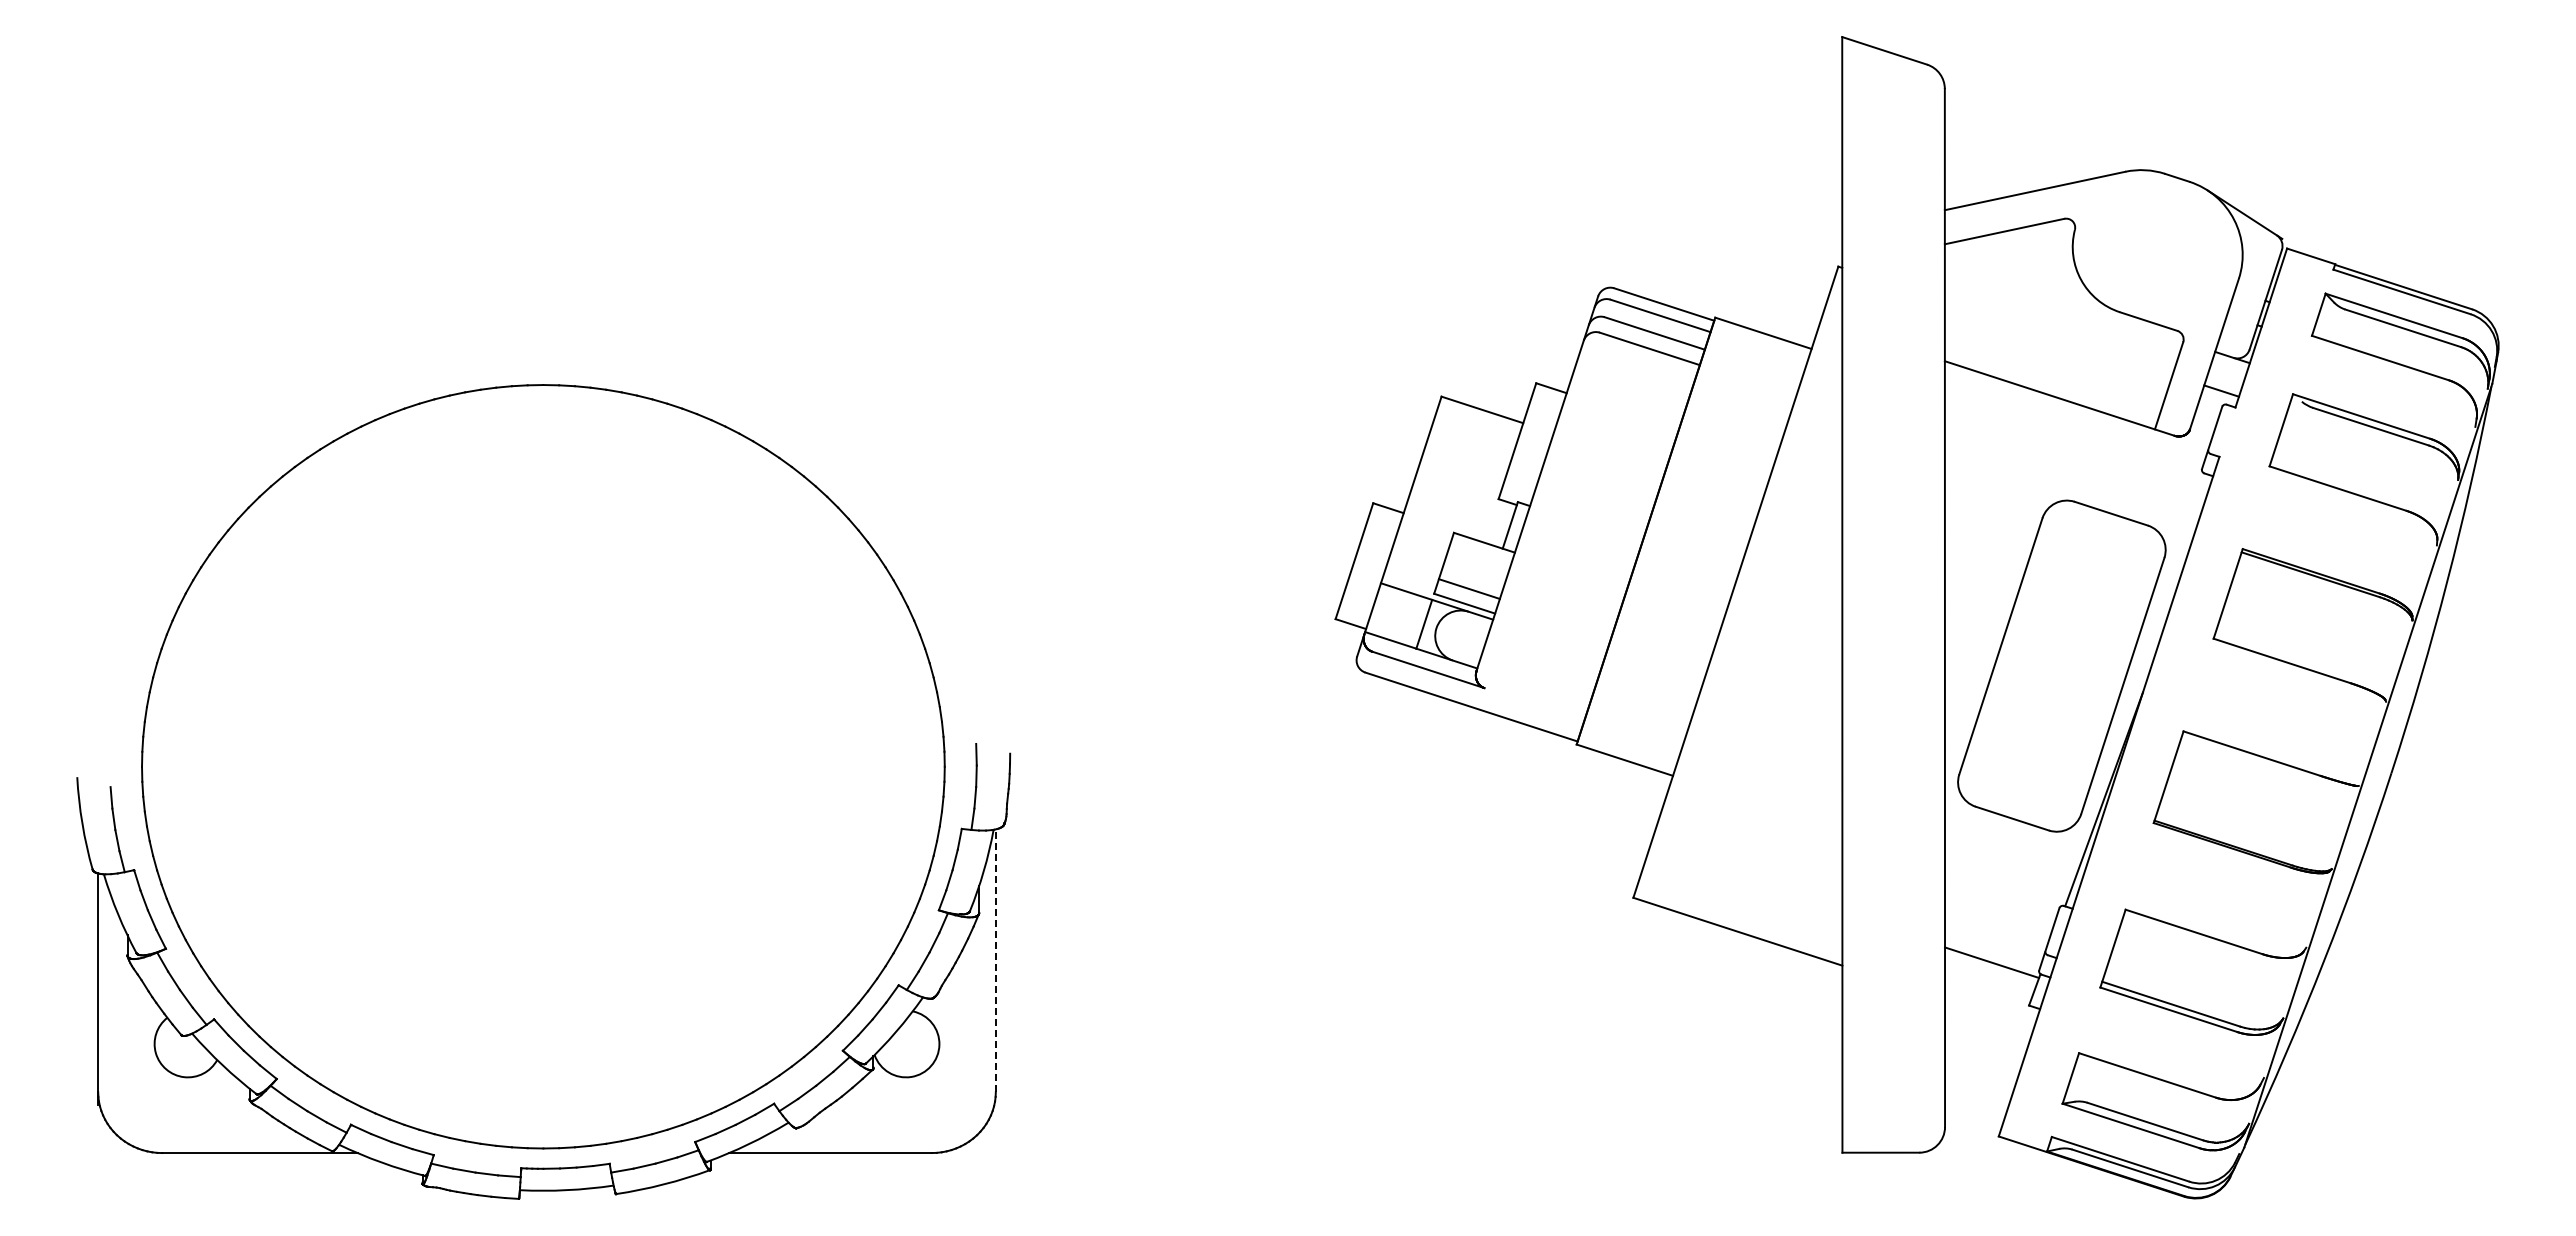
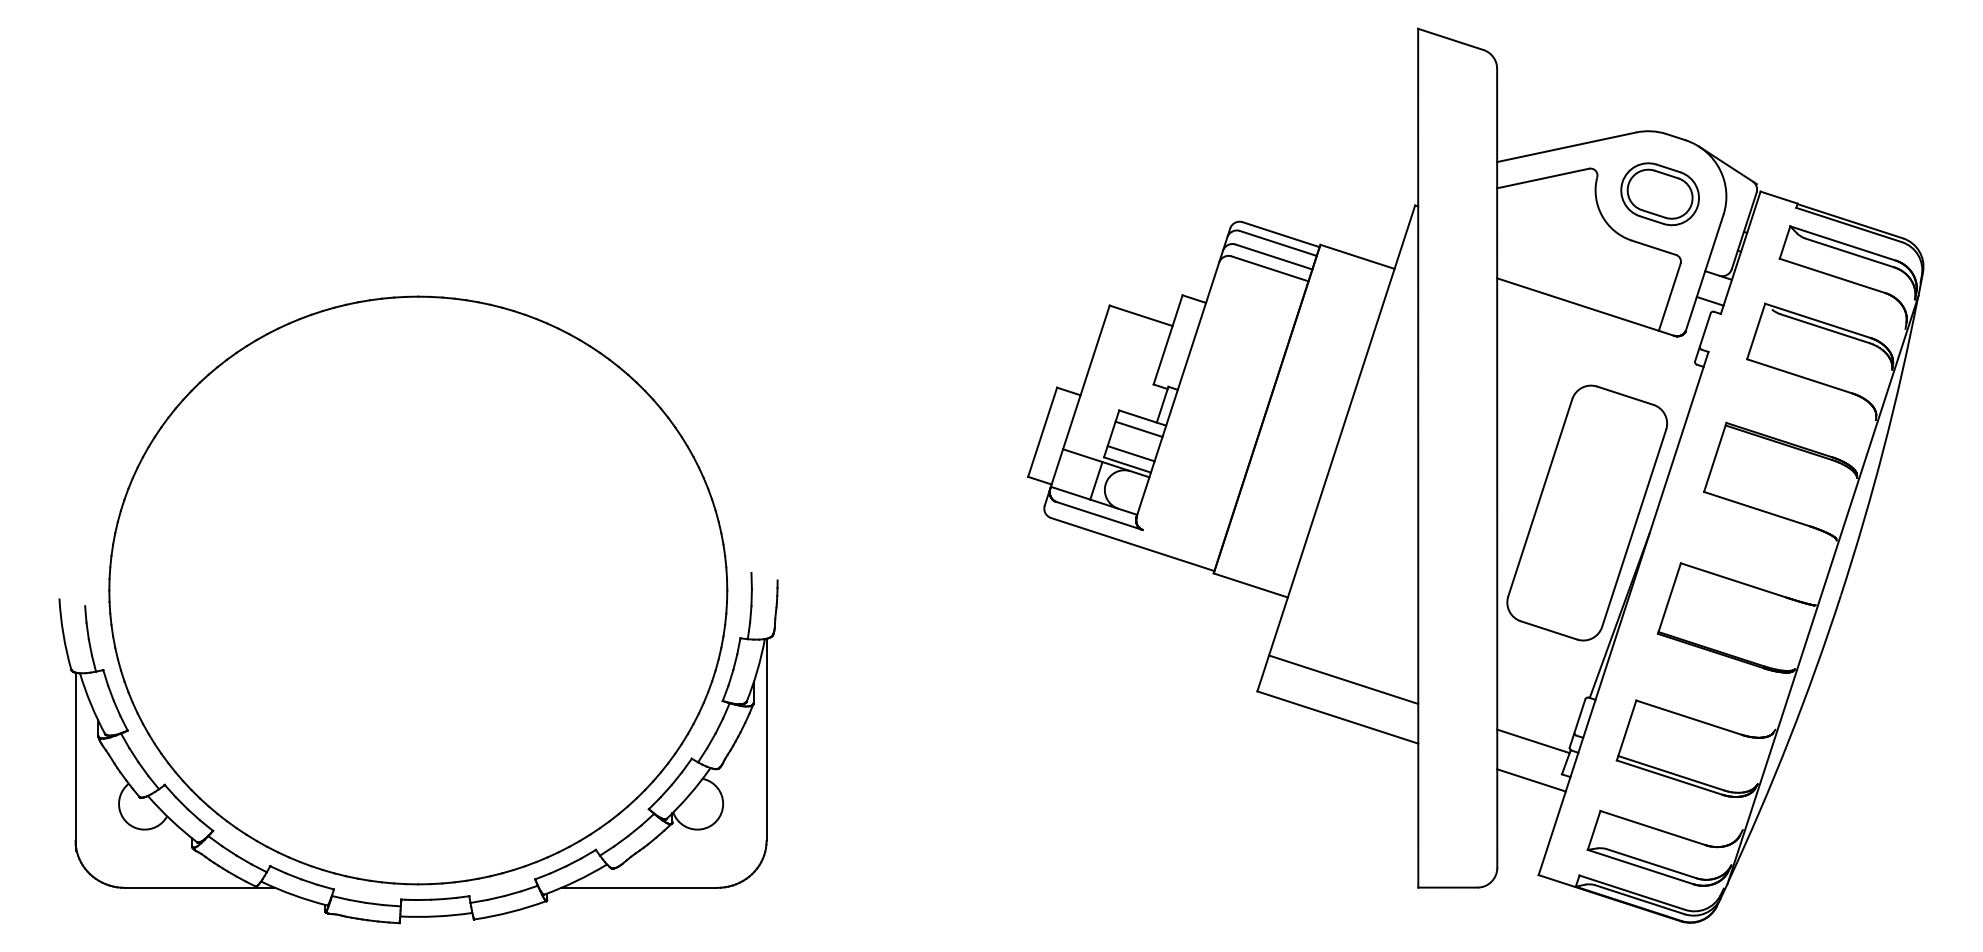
part: (2156, 251) -> (1660, 193), added
line: (1479, 557) -> (1138, 429), added
line: (1745, 882) -> (1343, 679), added
line: (995, 960) -> (766, 739), dashed -> solid
line: (1989, 1012) -> (1531, 779), added

